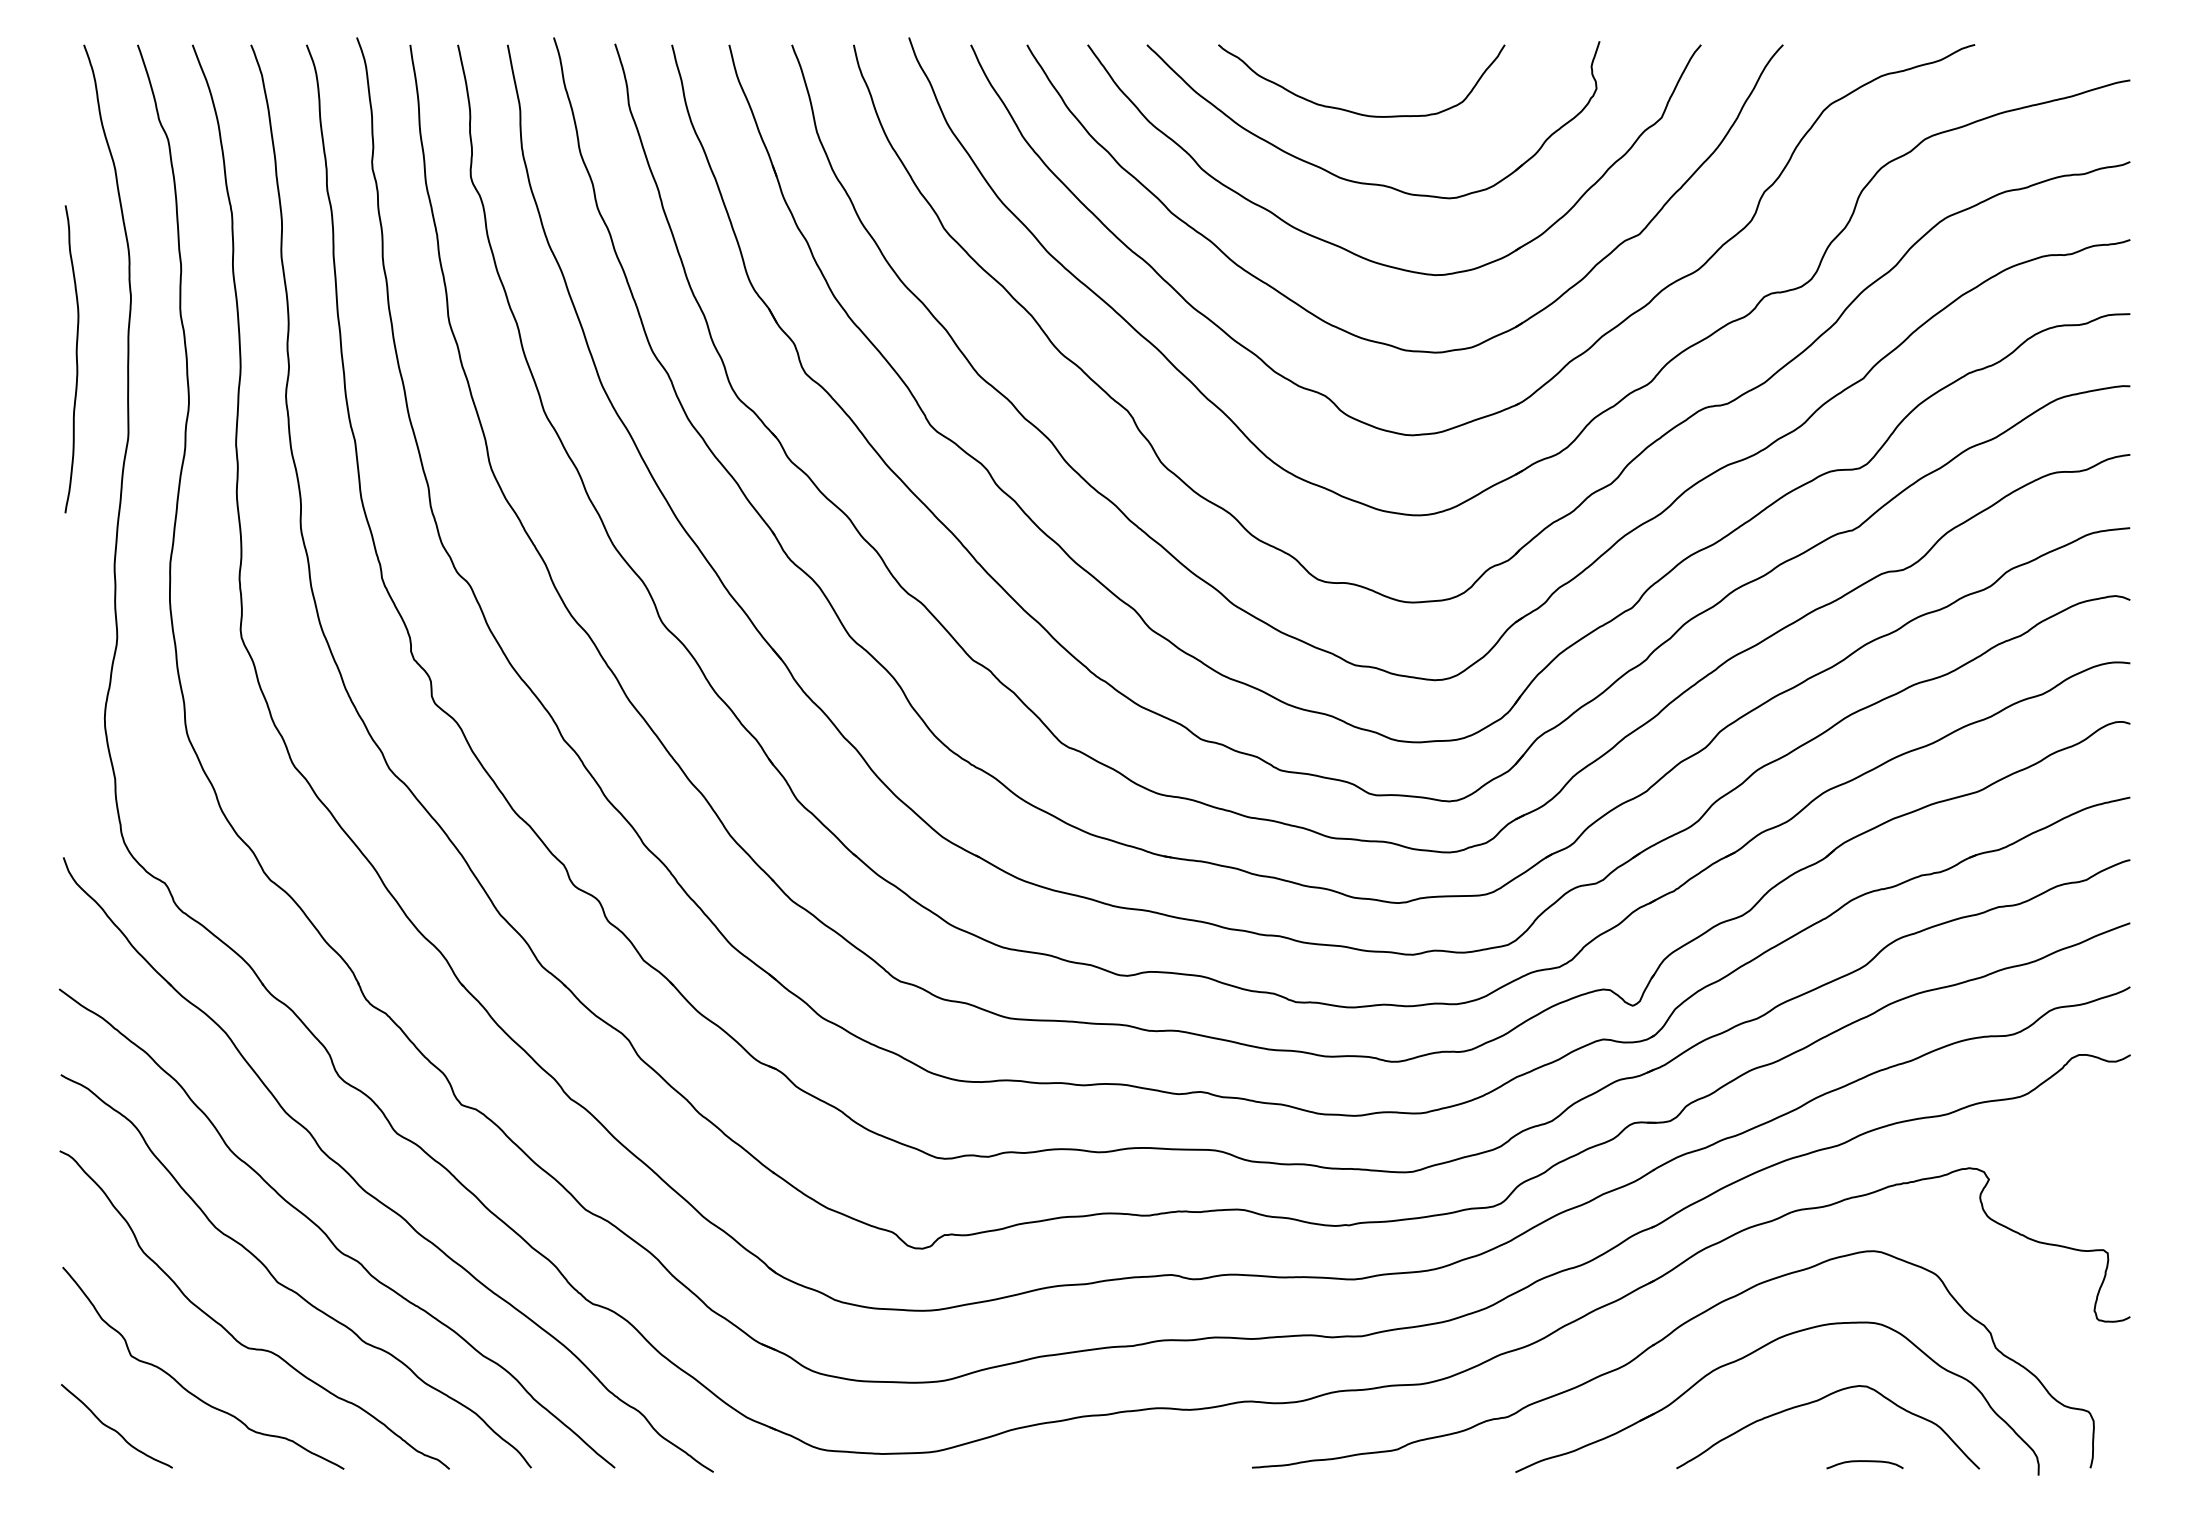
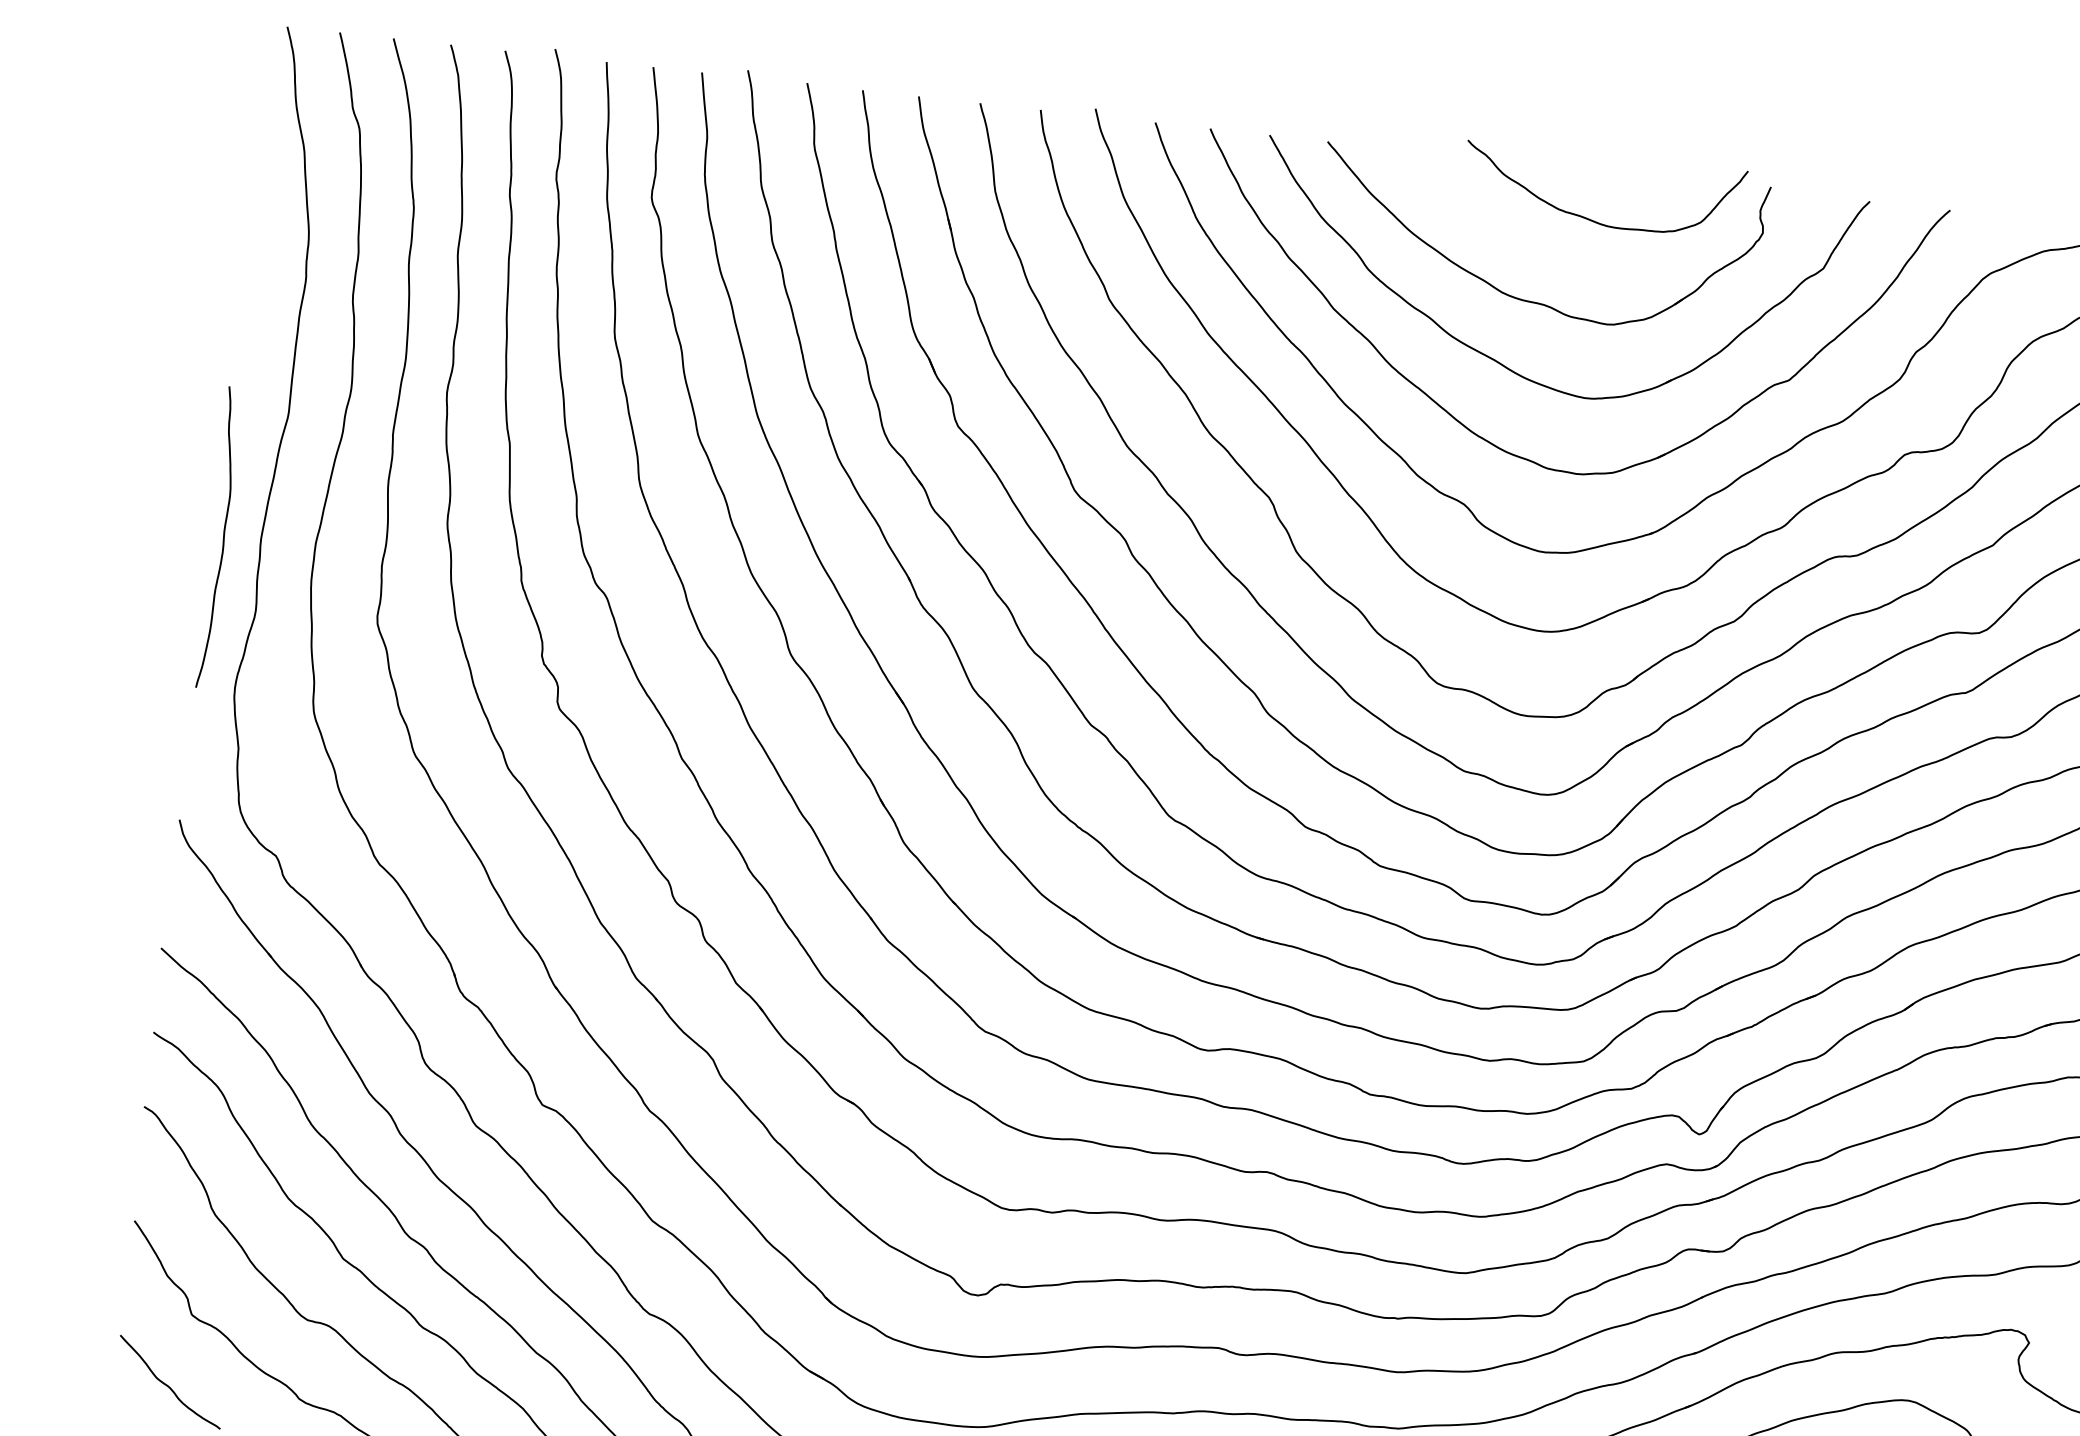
curve: (1354, 111) -> (1593, 220), moved
curve: (75, 356) -> (222, 535), moved

